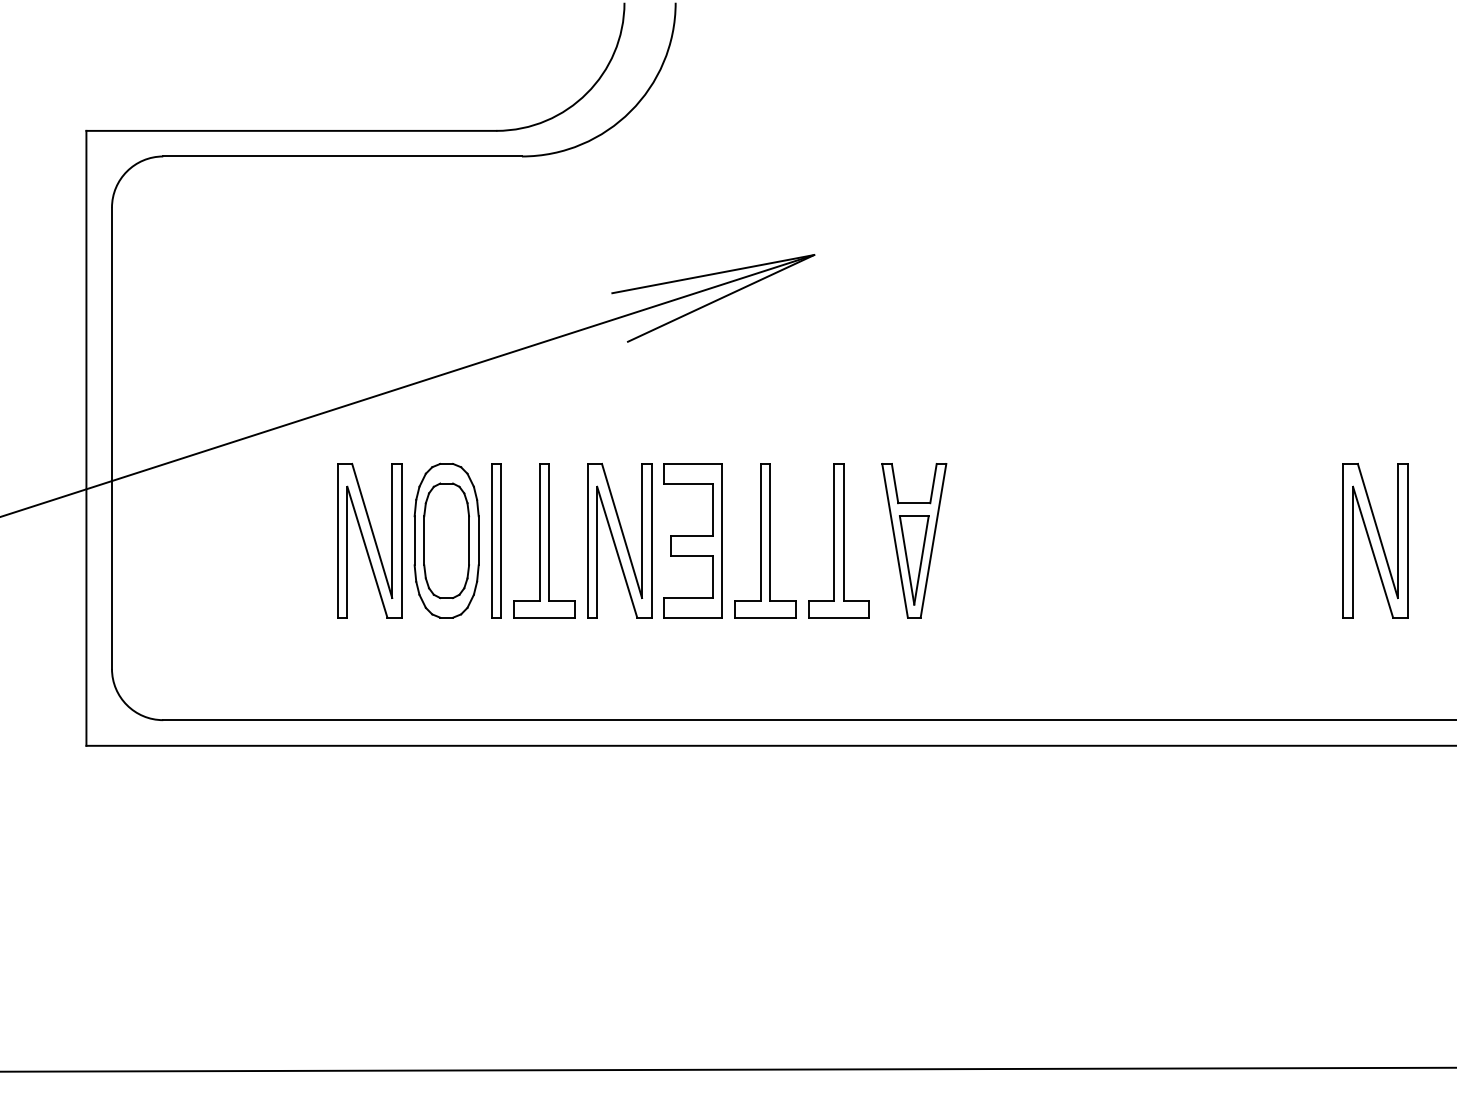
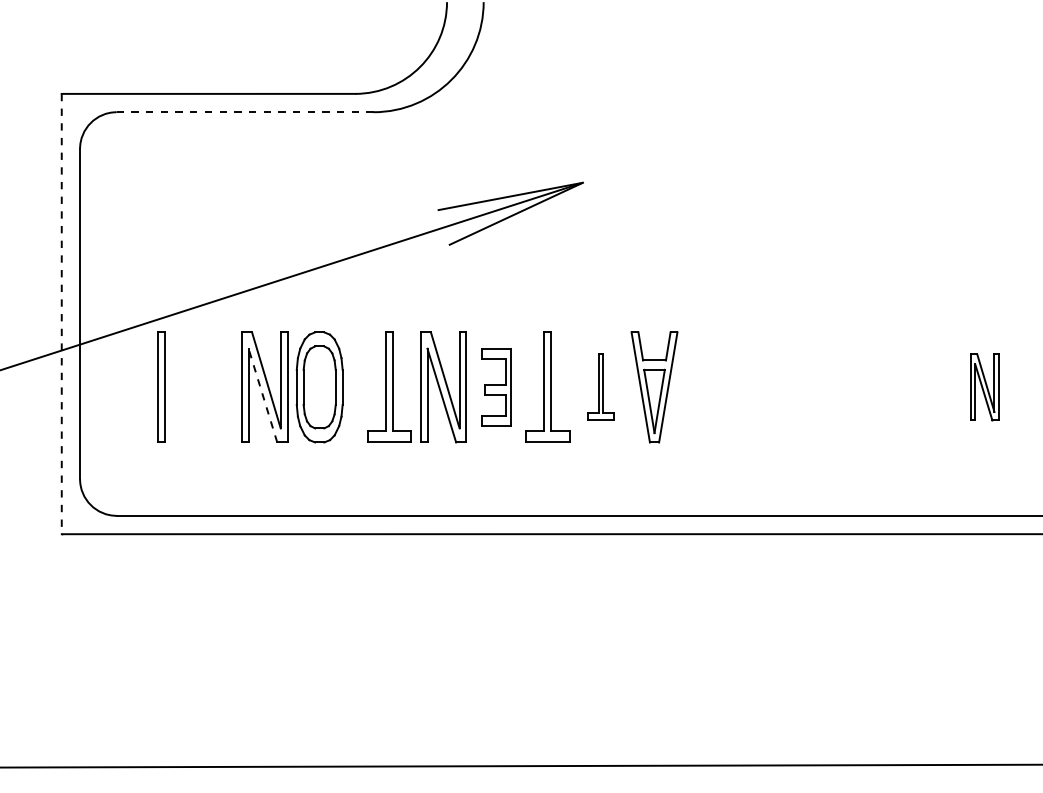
line: (341, 156) -> (244, 112), solid -> dashed
line: (86, 438) -> (61, 314), solid -> dashed
part: (496, 539) -> (161, 386), moved
part: (693, 539) -> (496, 386), size x0.7
part: (838, 539) -> (600, 386), size x0.6
part: (1375, 540) -> (984, 387), size x0.6
line: (366, 552) -> (262, 395), solid -> dashed

